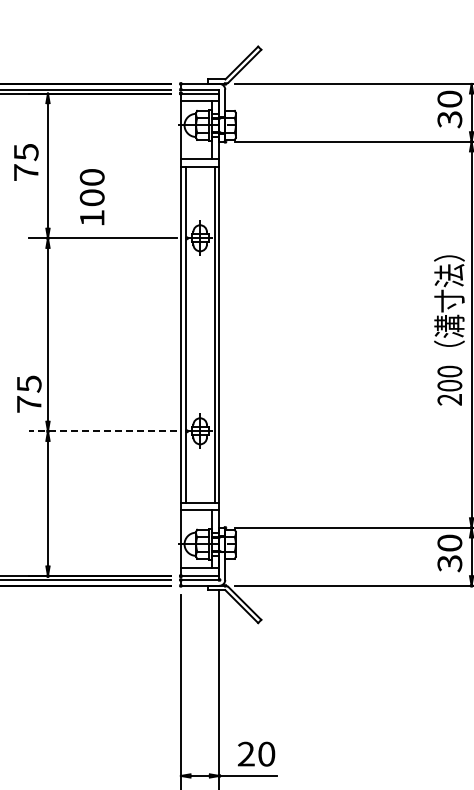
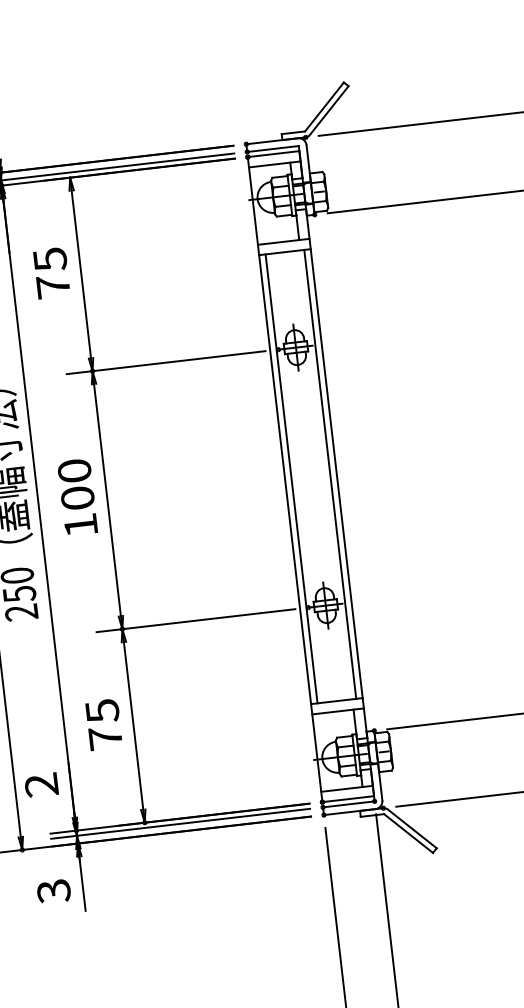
text: (91, 197) -> (76, 497), moved
text: (29, 393) -> (104, 723), moved
line: (102, 431) -> (195, 620), dashed -> solid

